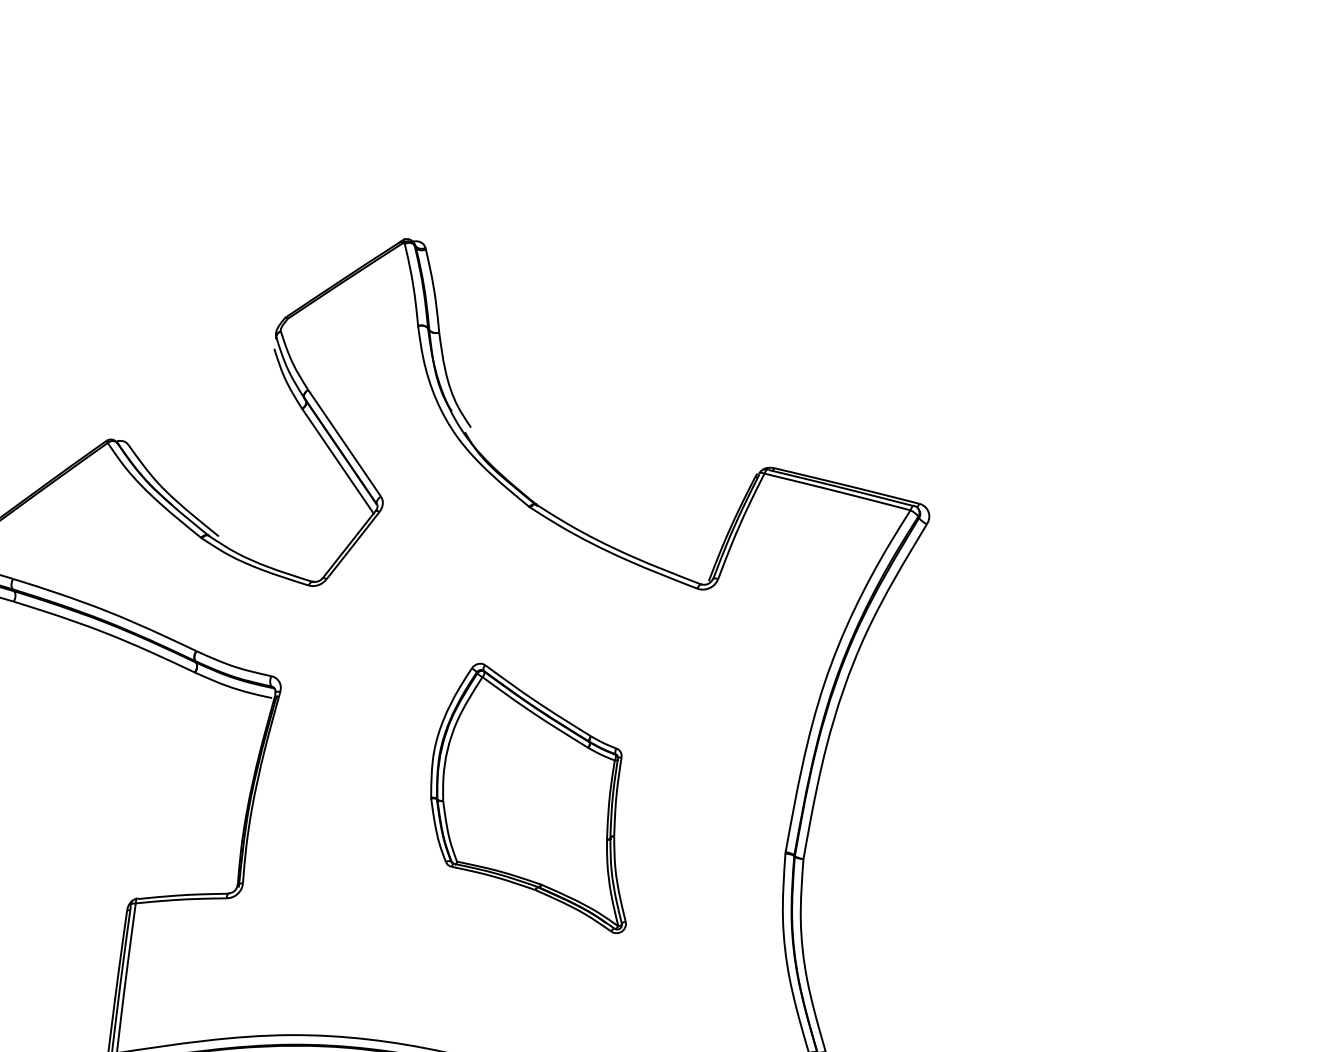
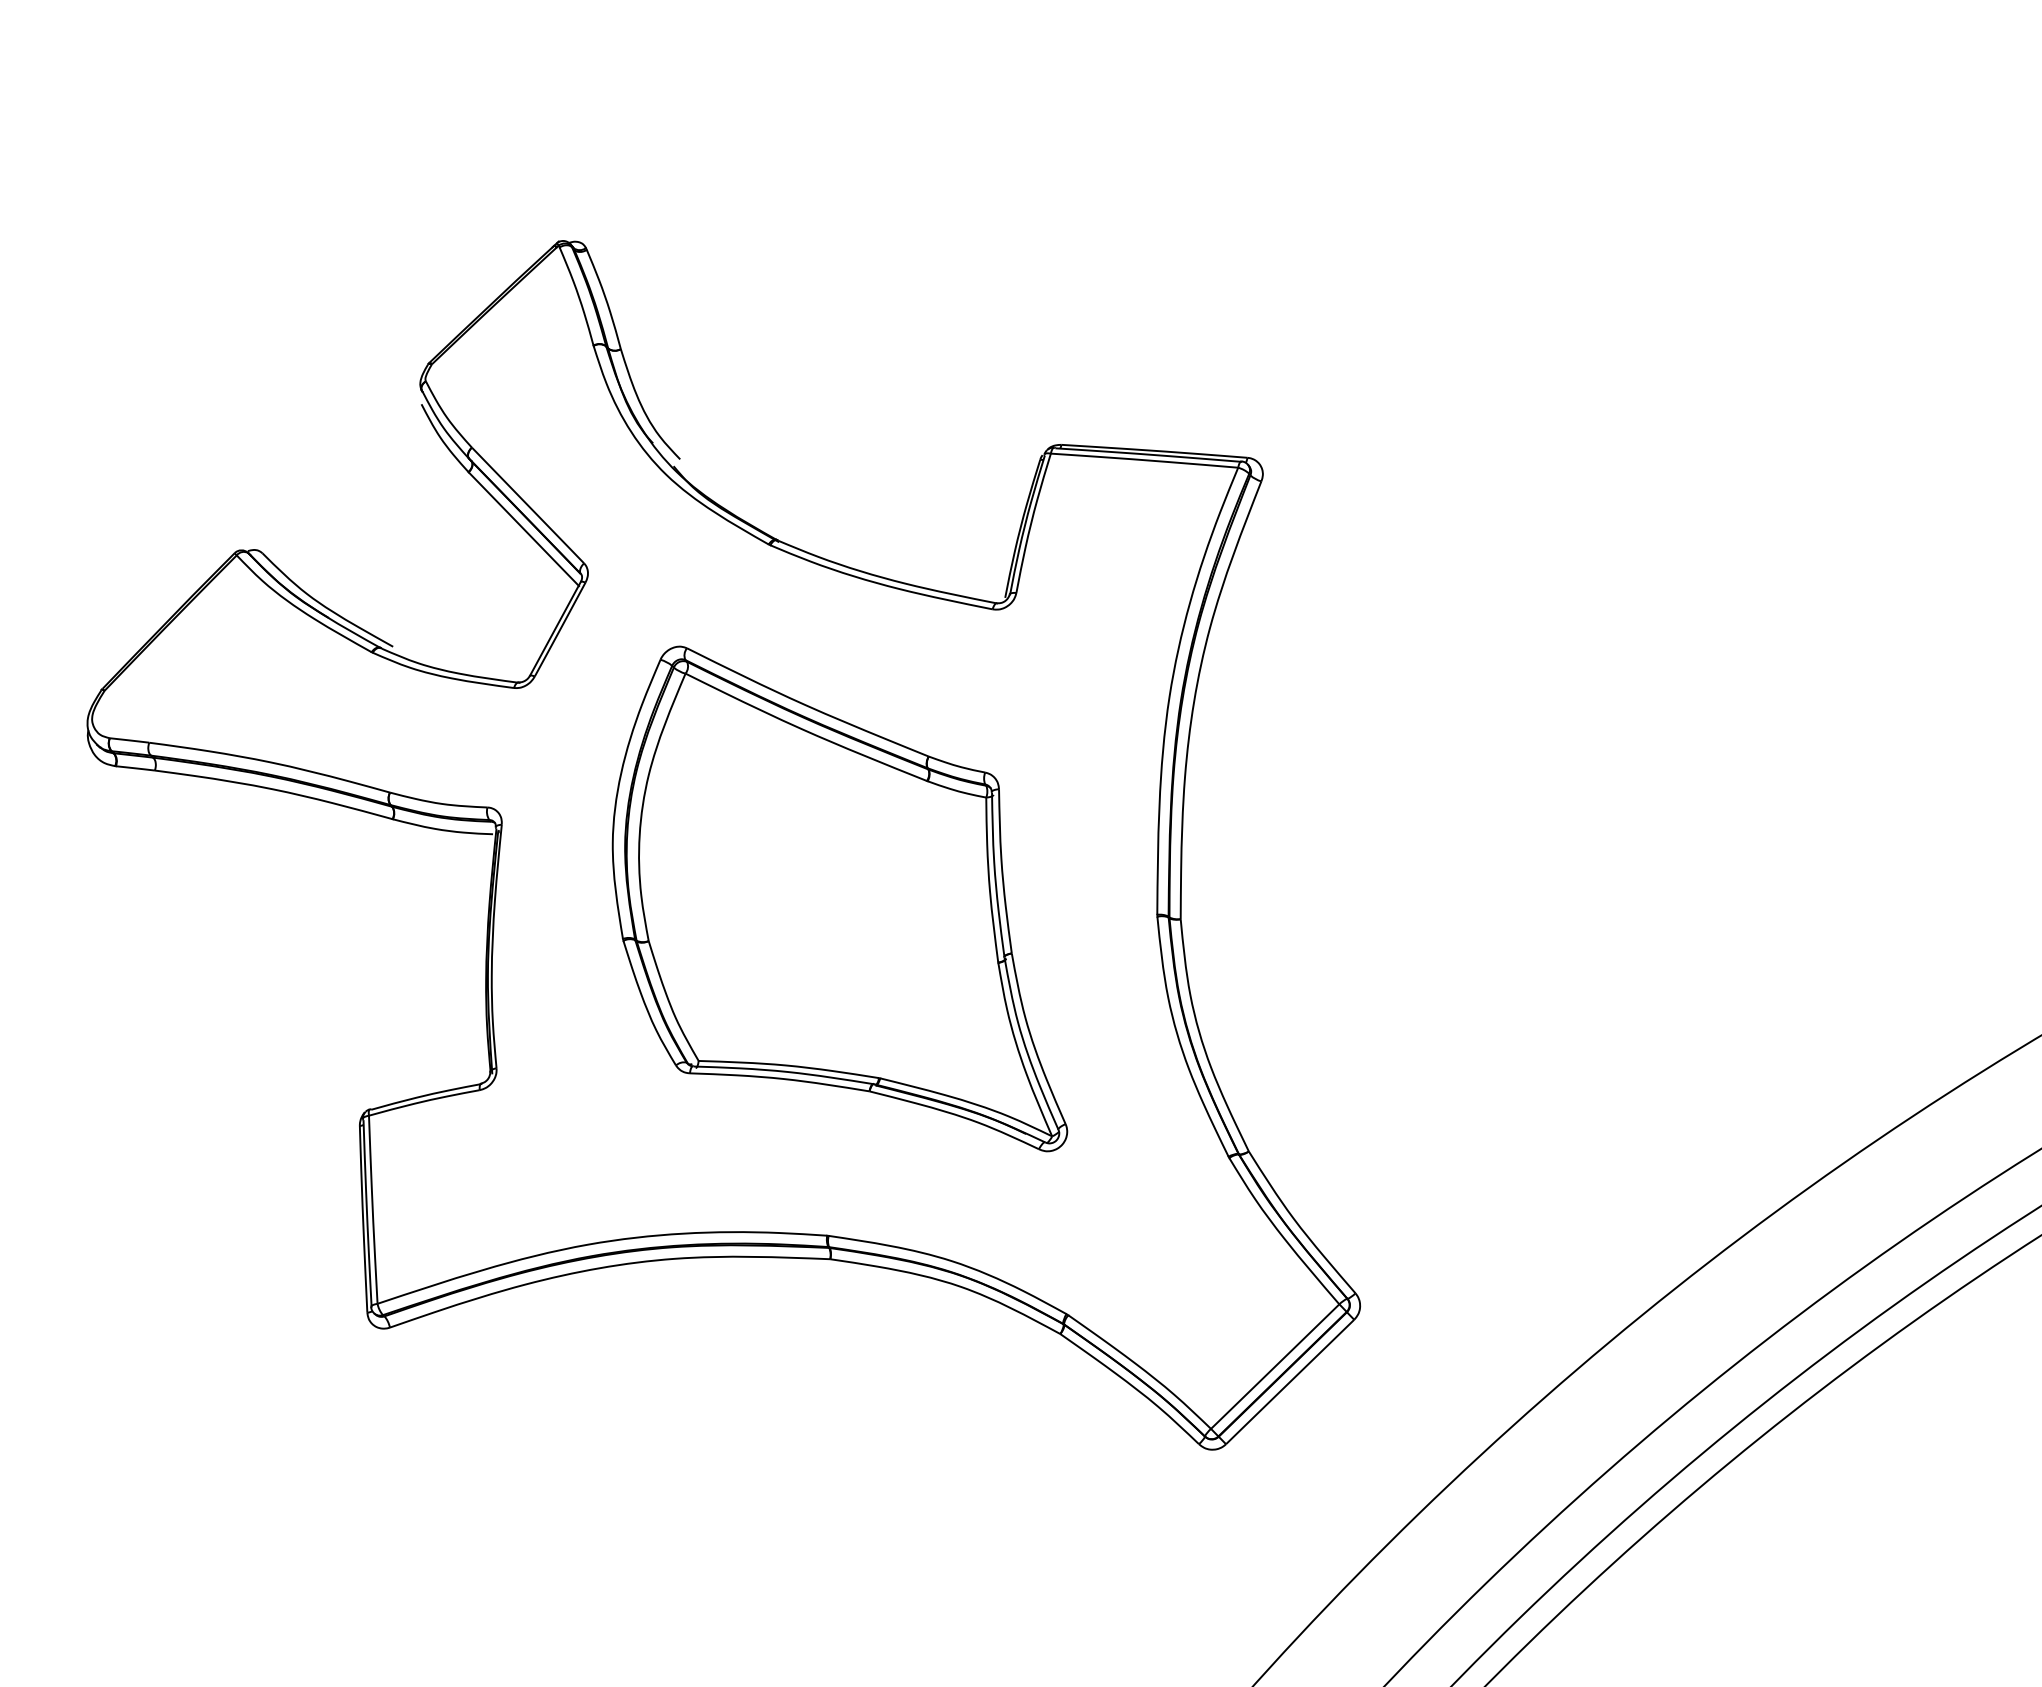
part: (536, 796) -> (839, 898), size x1.67

